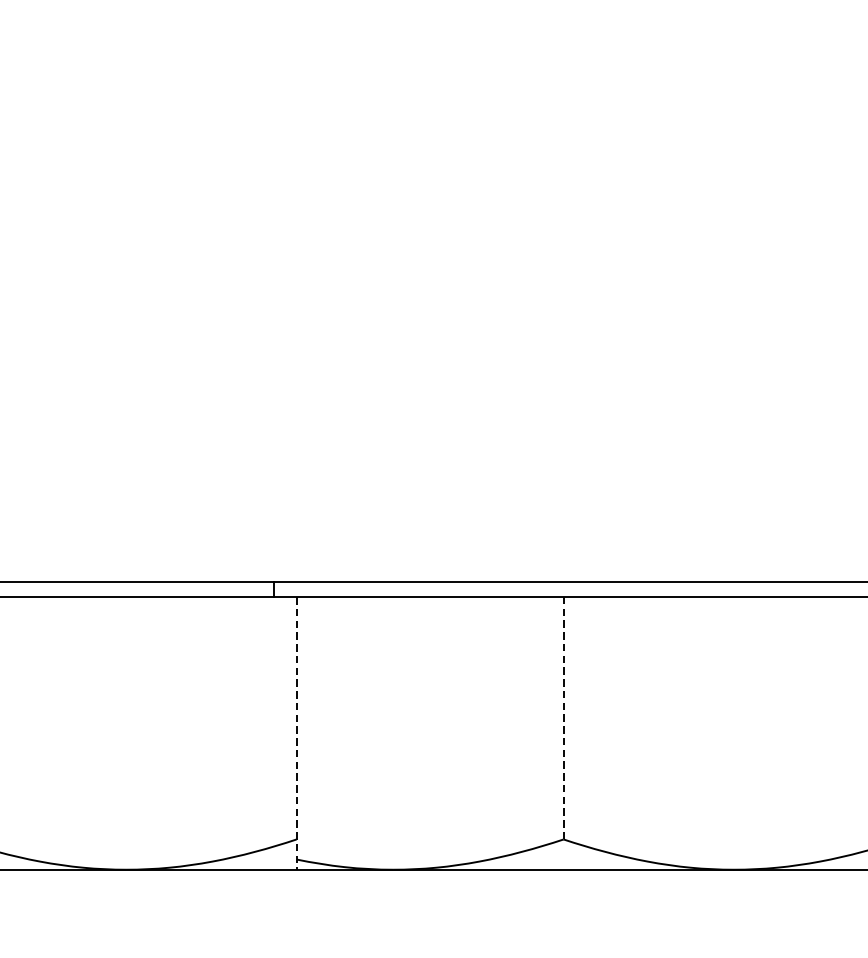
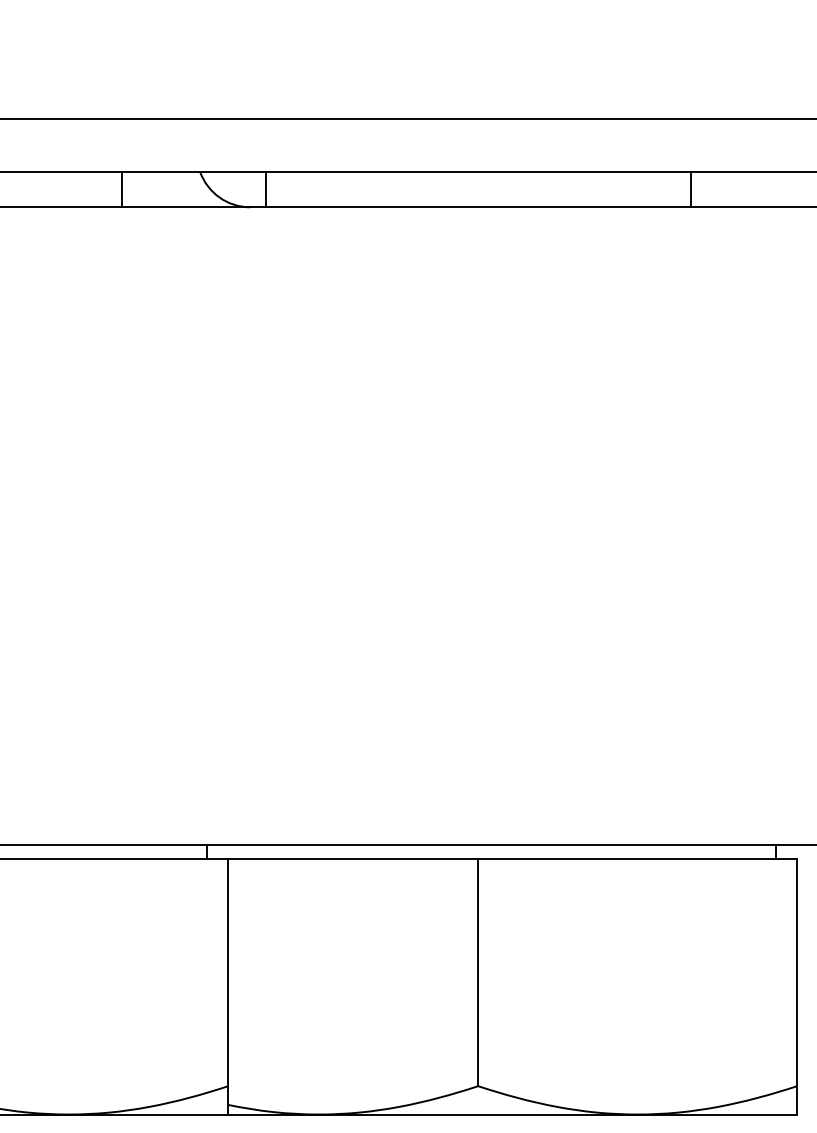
line: (563, 718) -> (478, 972), dashed -> solid
line: (296, 732) -> (228, 986), dashed -> solid

